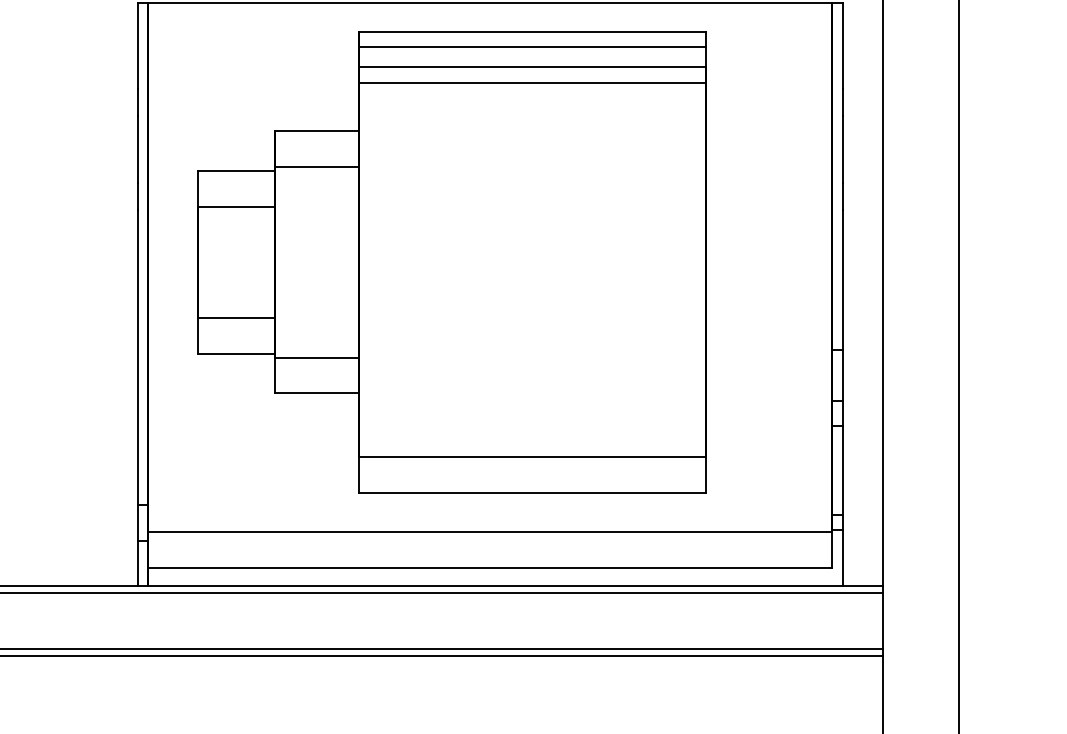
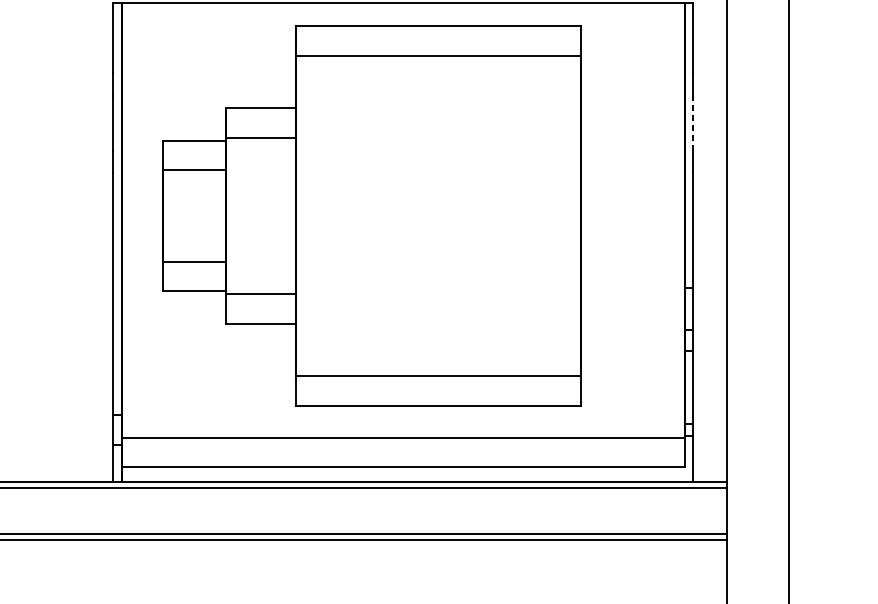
line: (532, 47) -> (438, 39), removed
line: (532, 82) -> (438, 68), removed
line: (842, 149) -> (693, 123), solid -> dashed

